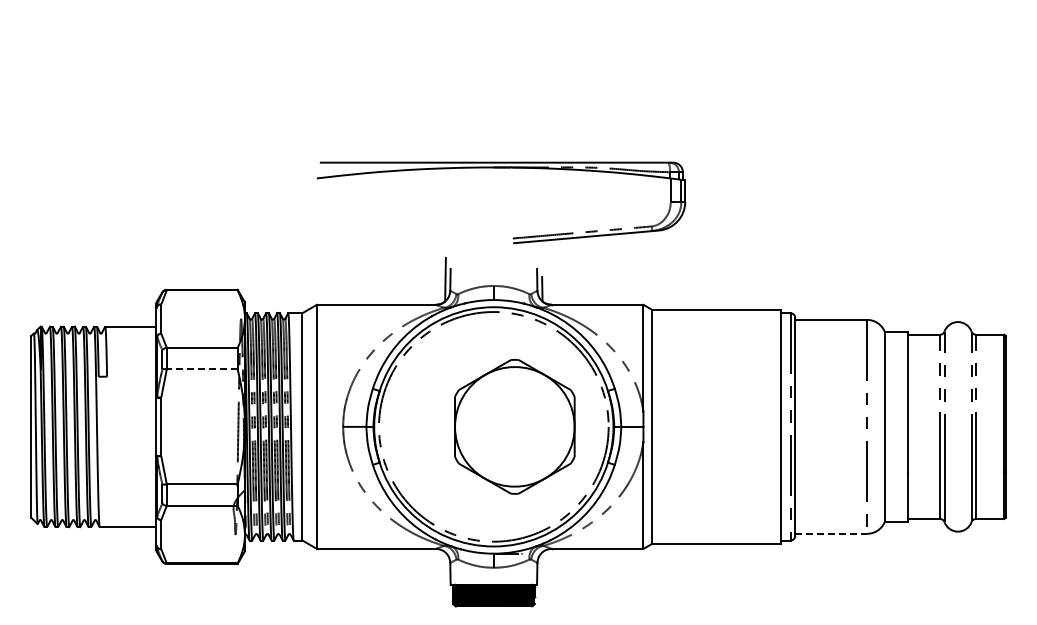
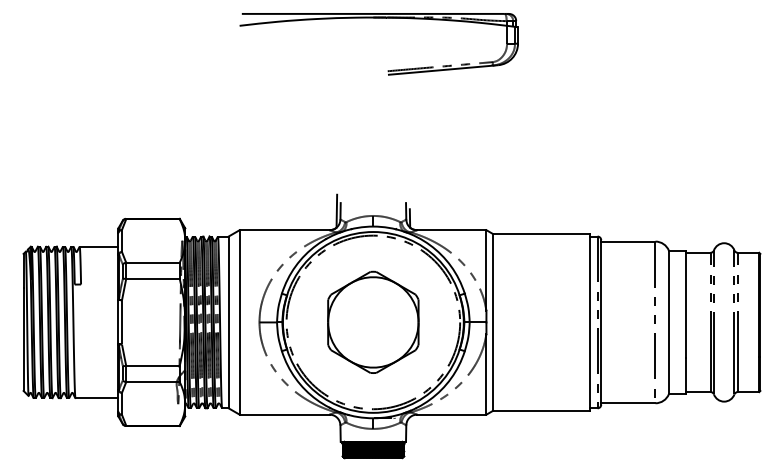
part: (501, 168) -> (379, 18), moved
line: (201, 369) -> (152, 279), dashed -> solid
part: (514, 426) -> (373, 322), moved
line: (831, 533) -> (628, 403), dashed -> solid

